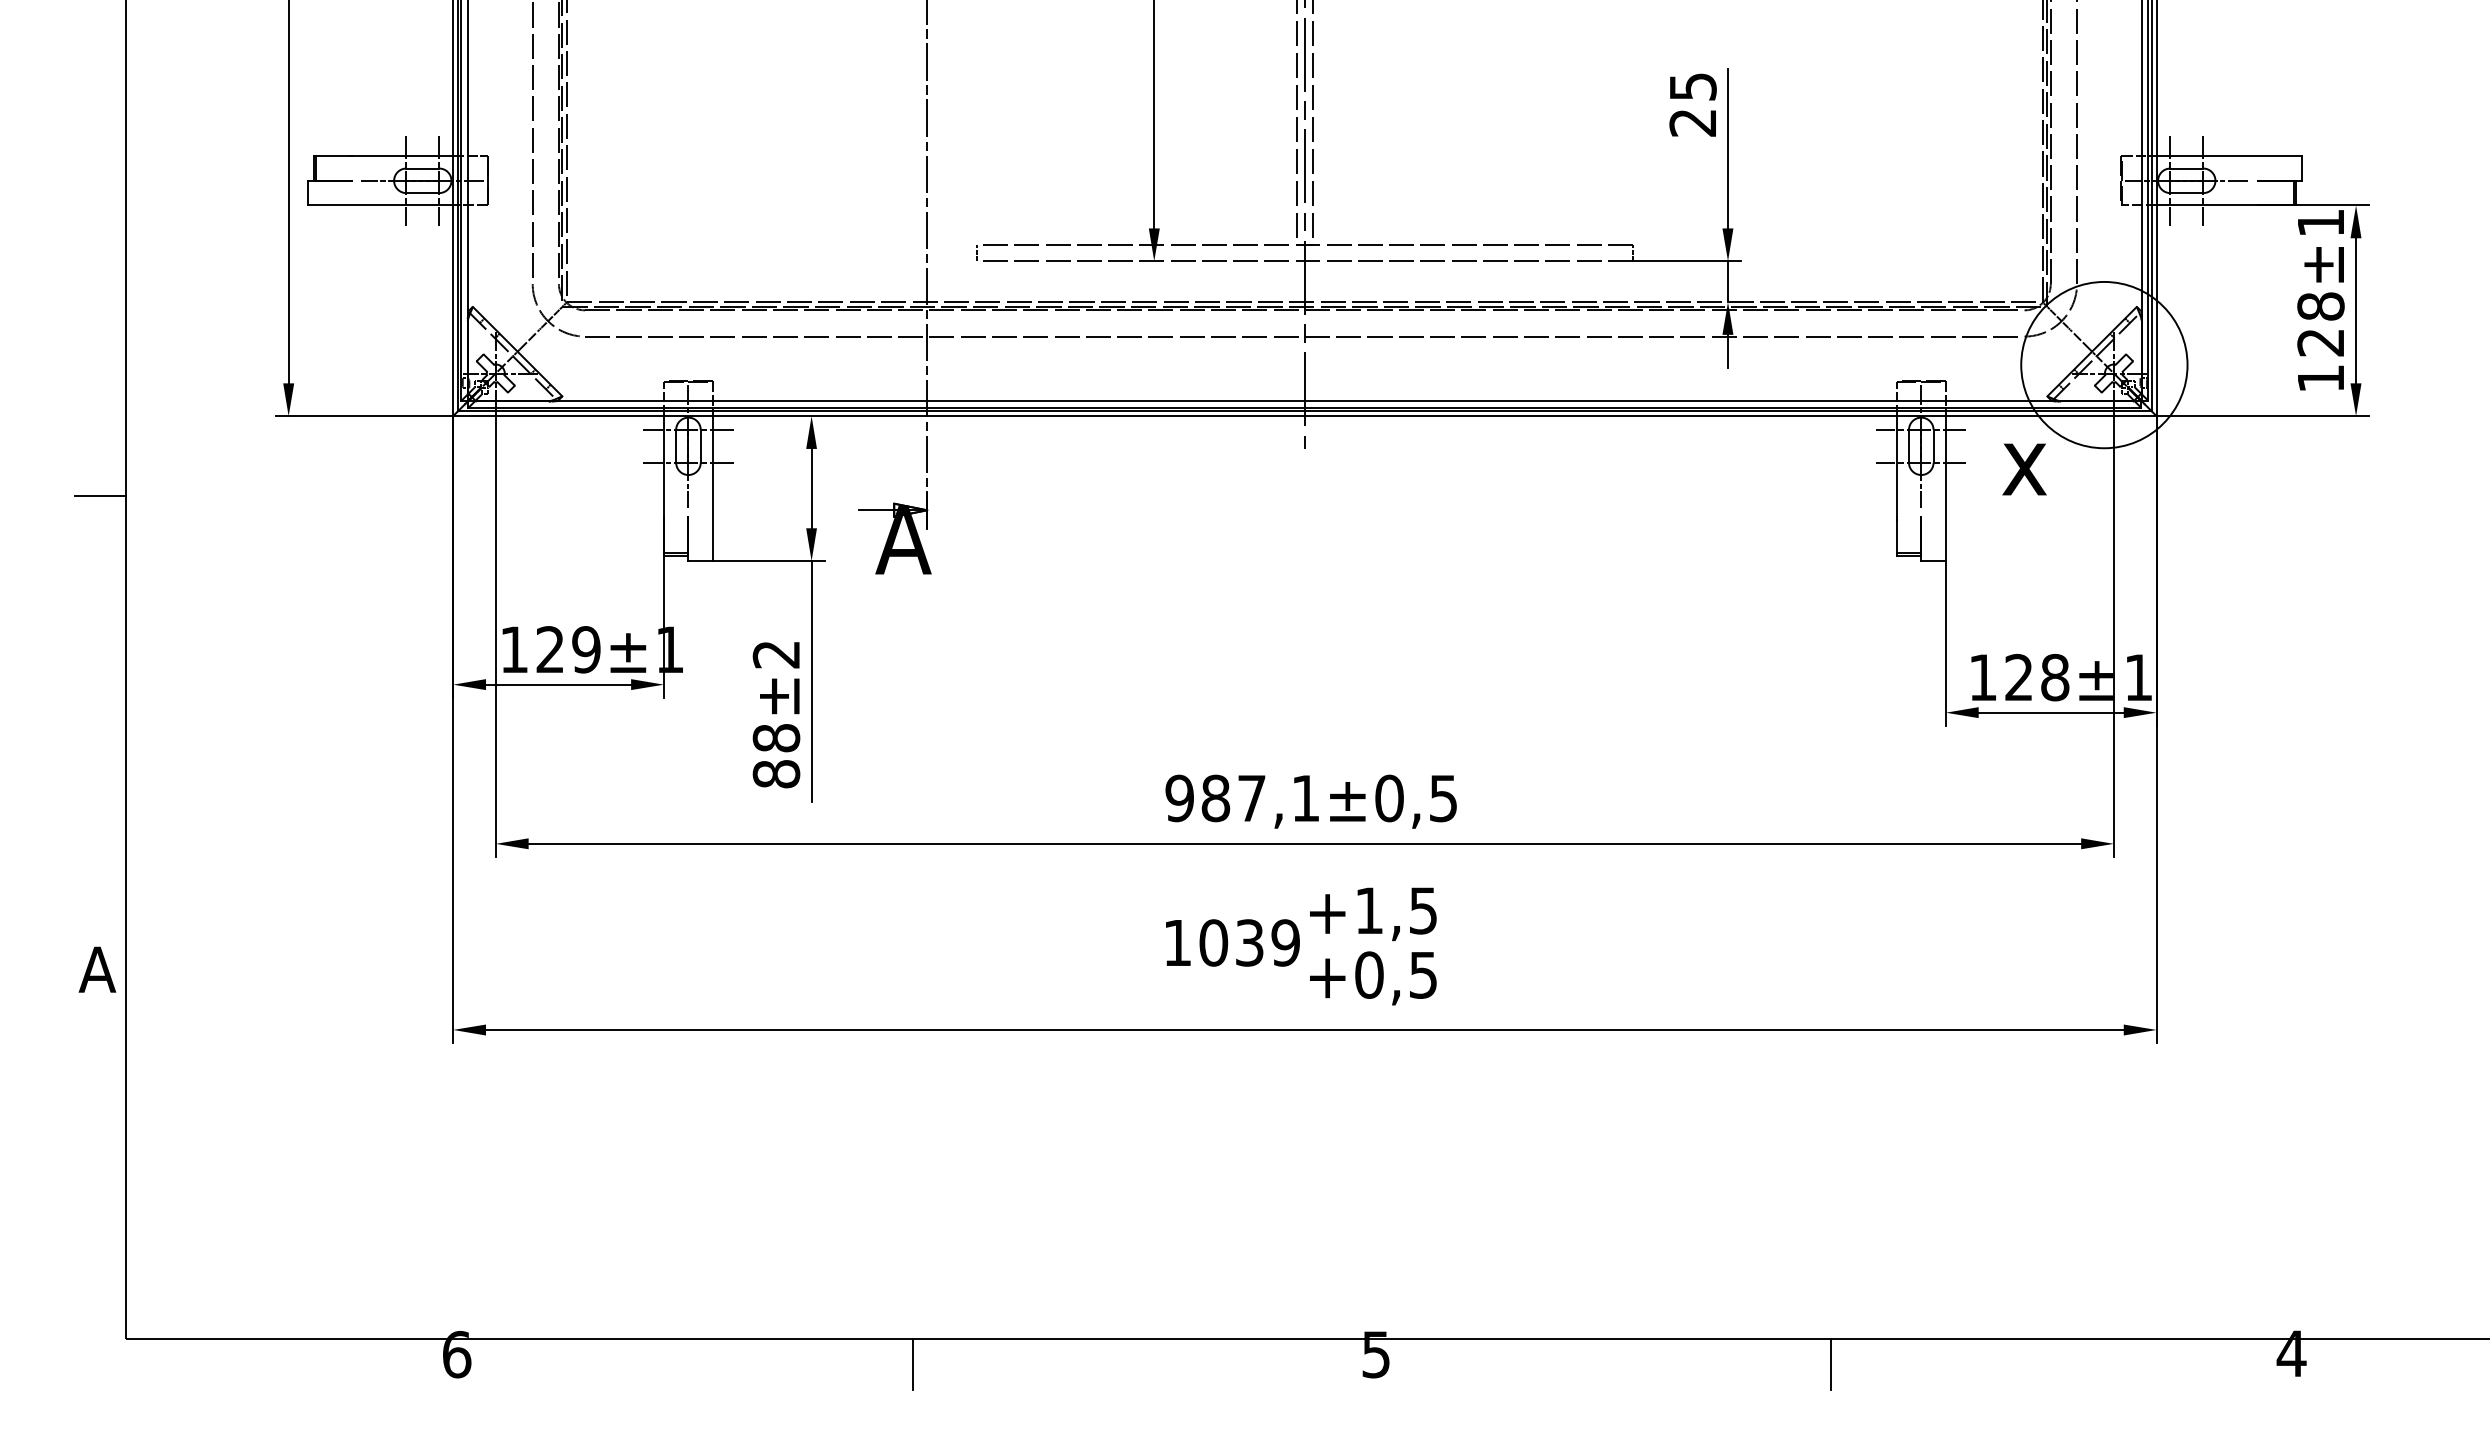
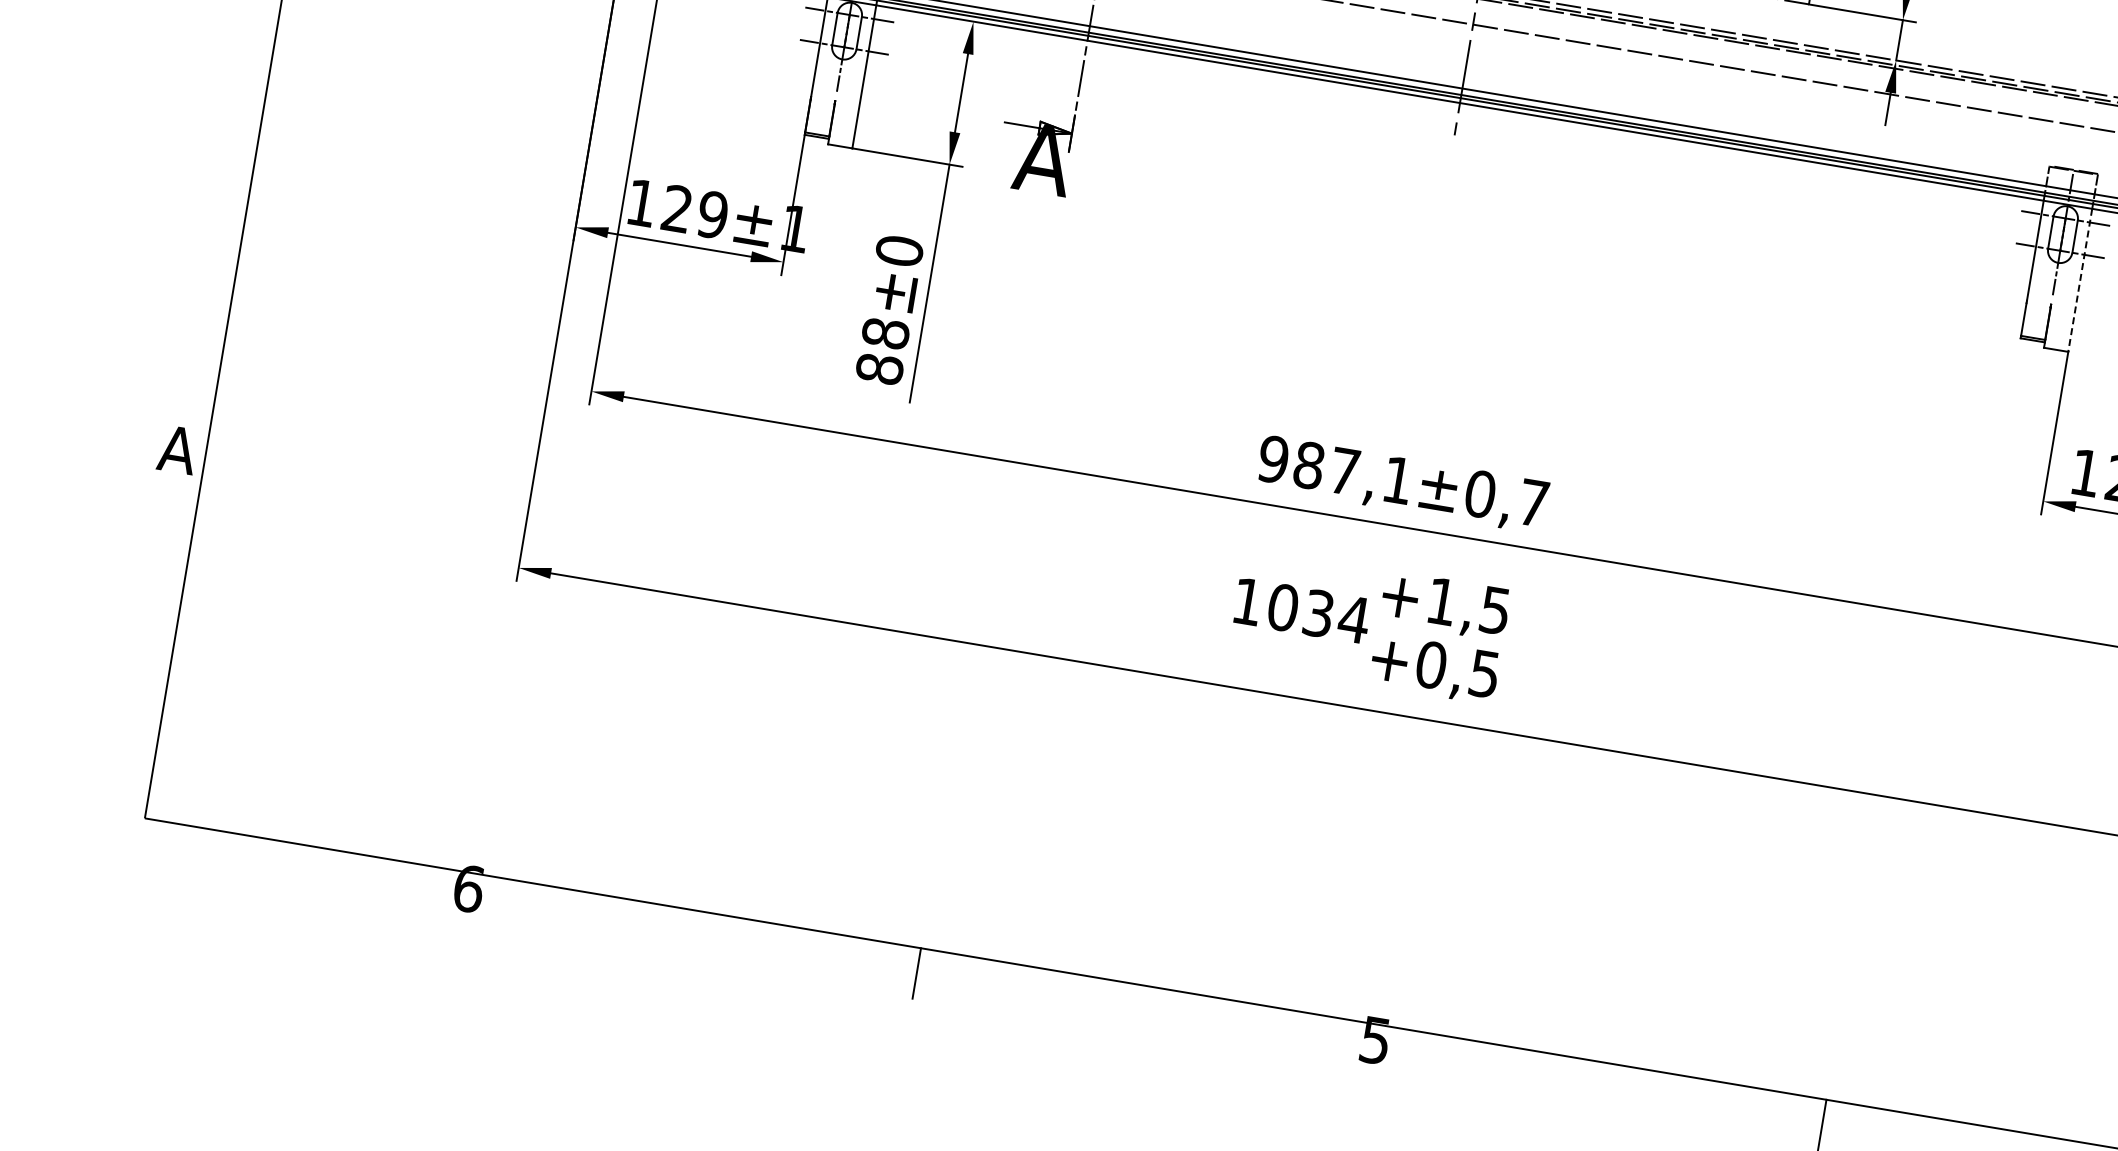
line: (1945, 488) -> (2079, 280), solid -> dashed
text: (776, 654) -> (899, 251), ±2 -> ±0
text: (1443, 798) -> (1533, 503), ±0,5 -> ±0,7
text: (1285, 942) -> (1354, 619), 1039 -> 1034

